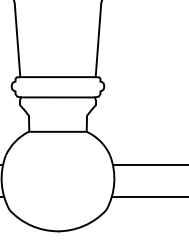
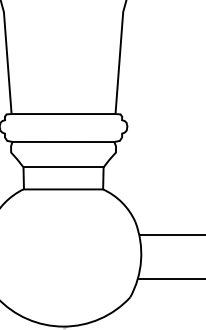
line: (57, 115) -> (62, 166), added

